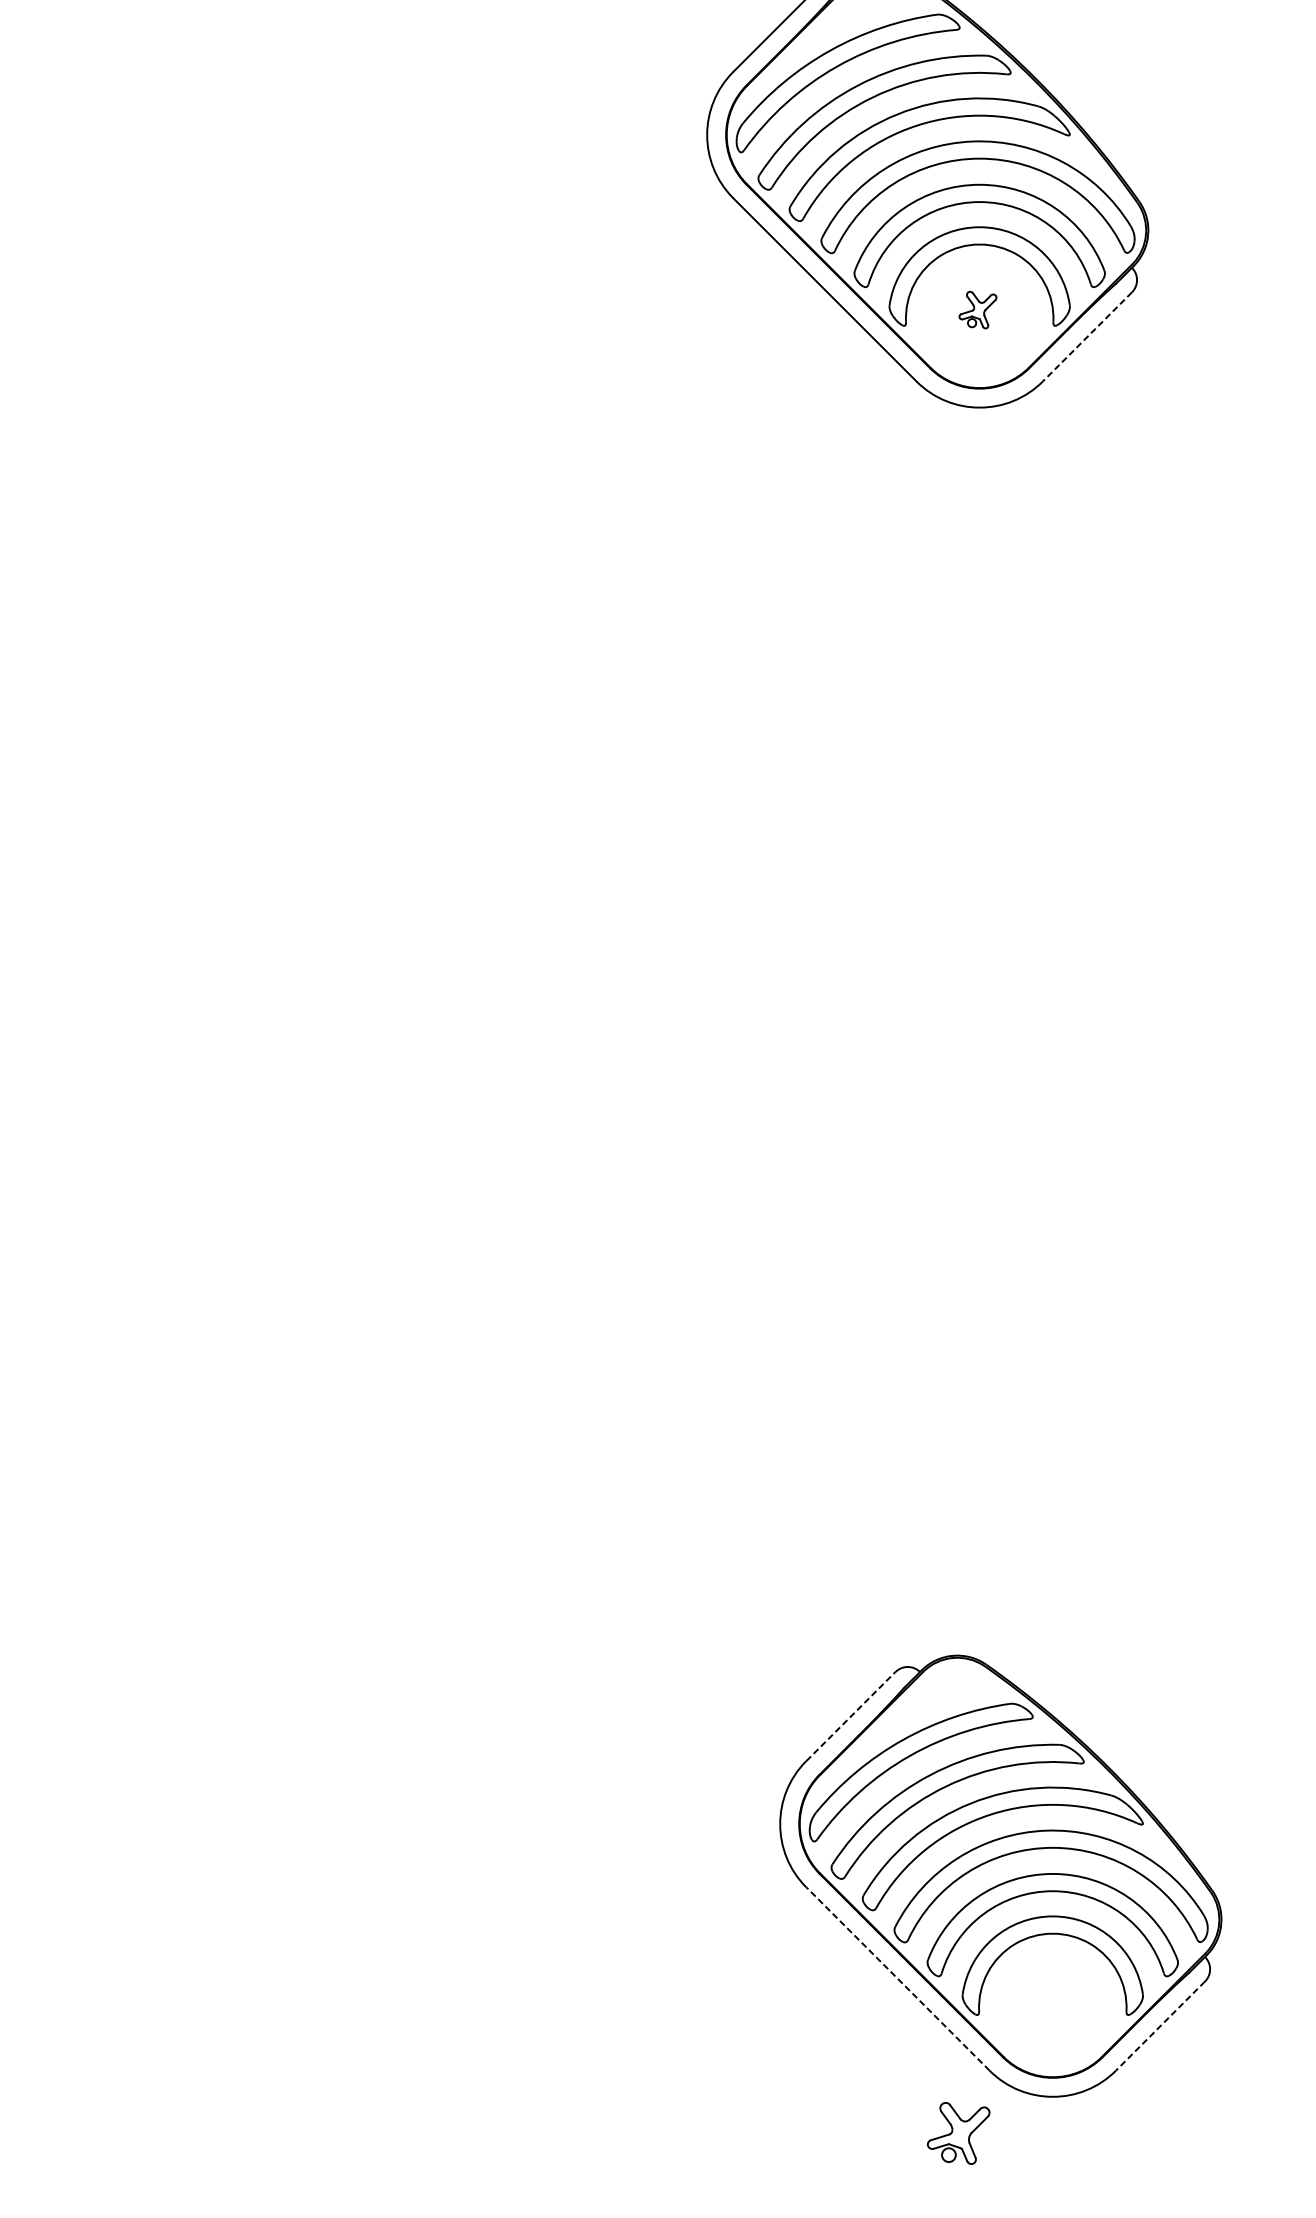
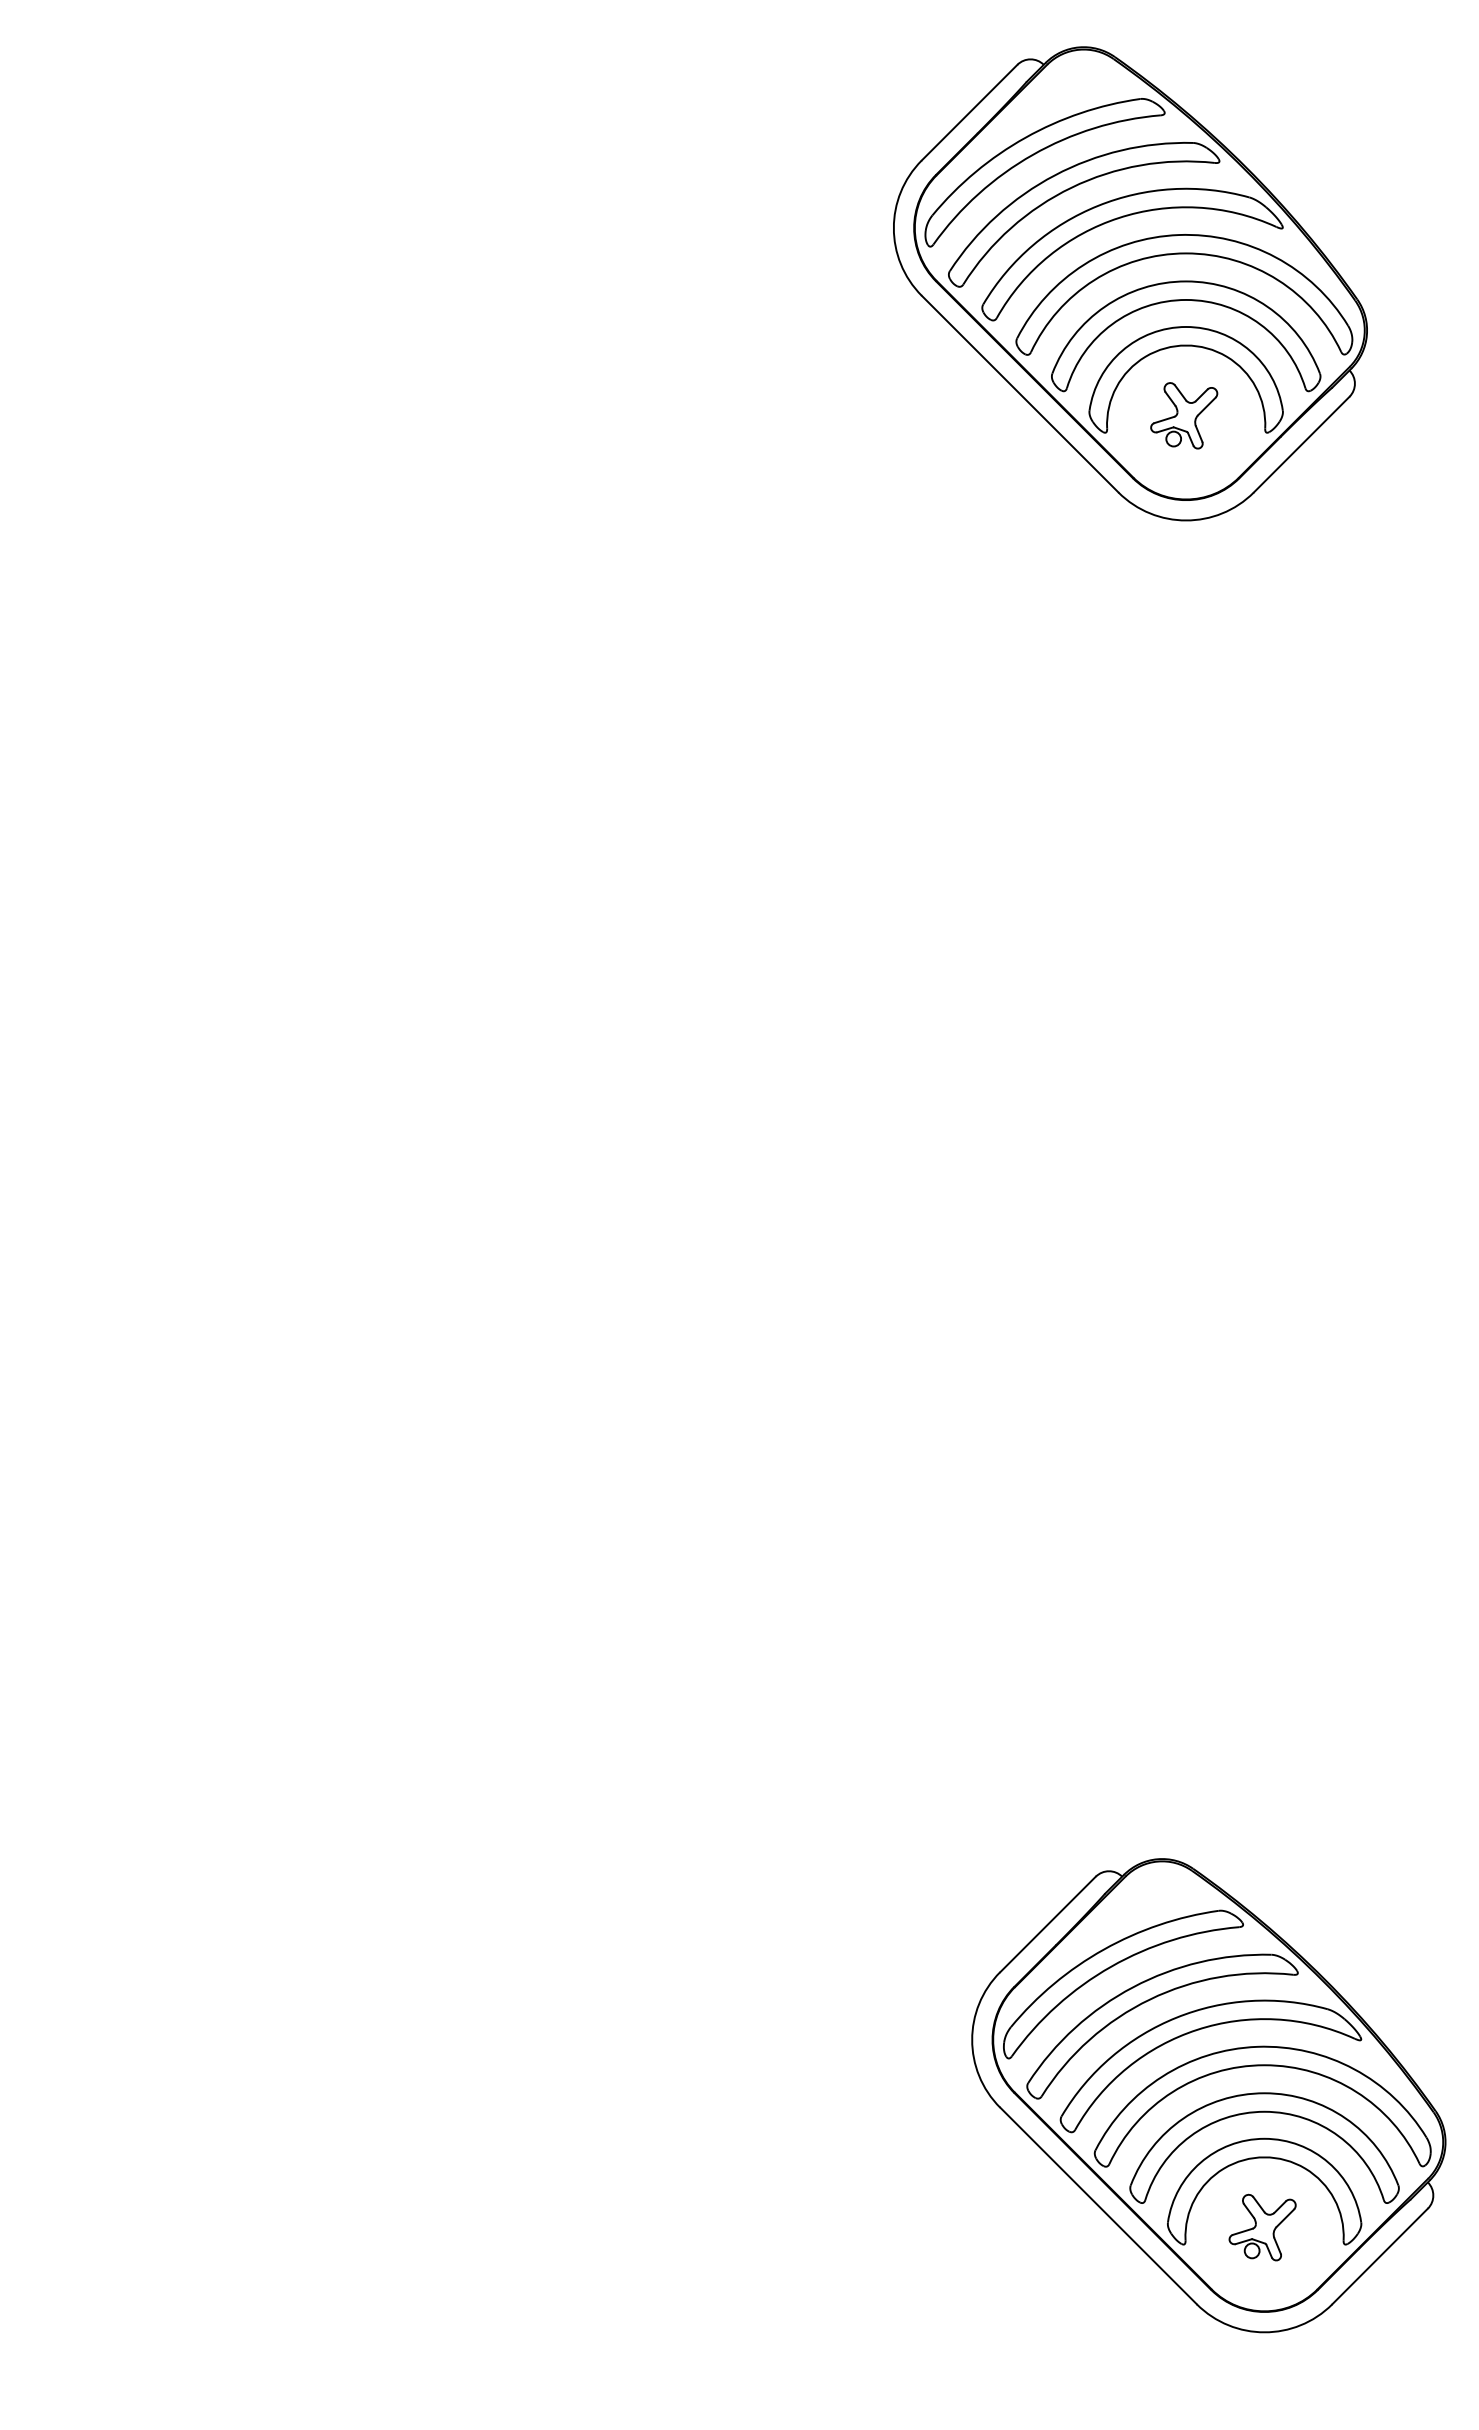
part: (978, 309) -> (1184, 415), size x1.67
line: (1087, 336) -> (1301, 444), dashed -> solid
line: (851, 1716) -> (1048, 1924), dashed -> solid
line: (897, 1978) -> (1098, 2205), dashed -> solid
line: (1160, 2026) -> (1380, 2256), dashed -> solid
part: (958, 2133) -> (1262, 2227), moved

